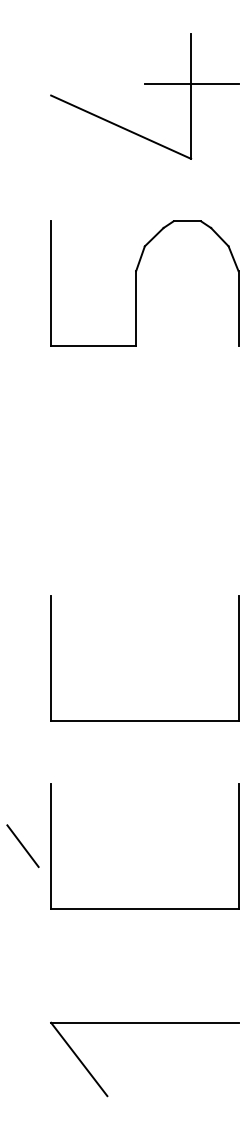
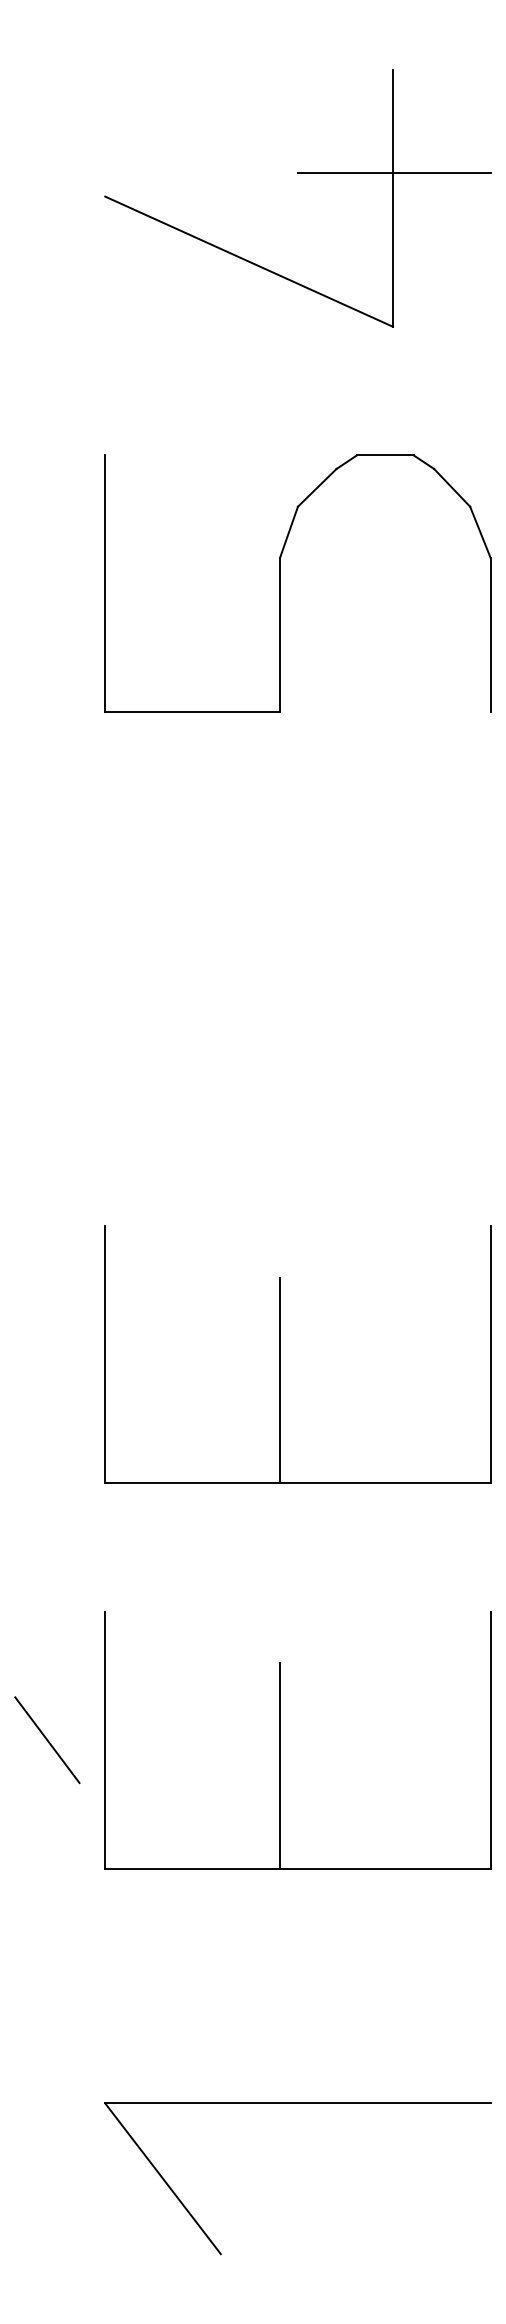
line: (136, 671) -> (280, 1381), added
line: (136, 858) -> (280, 1765), added

